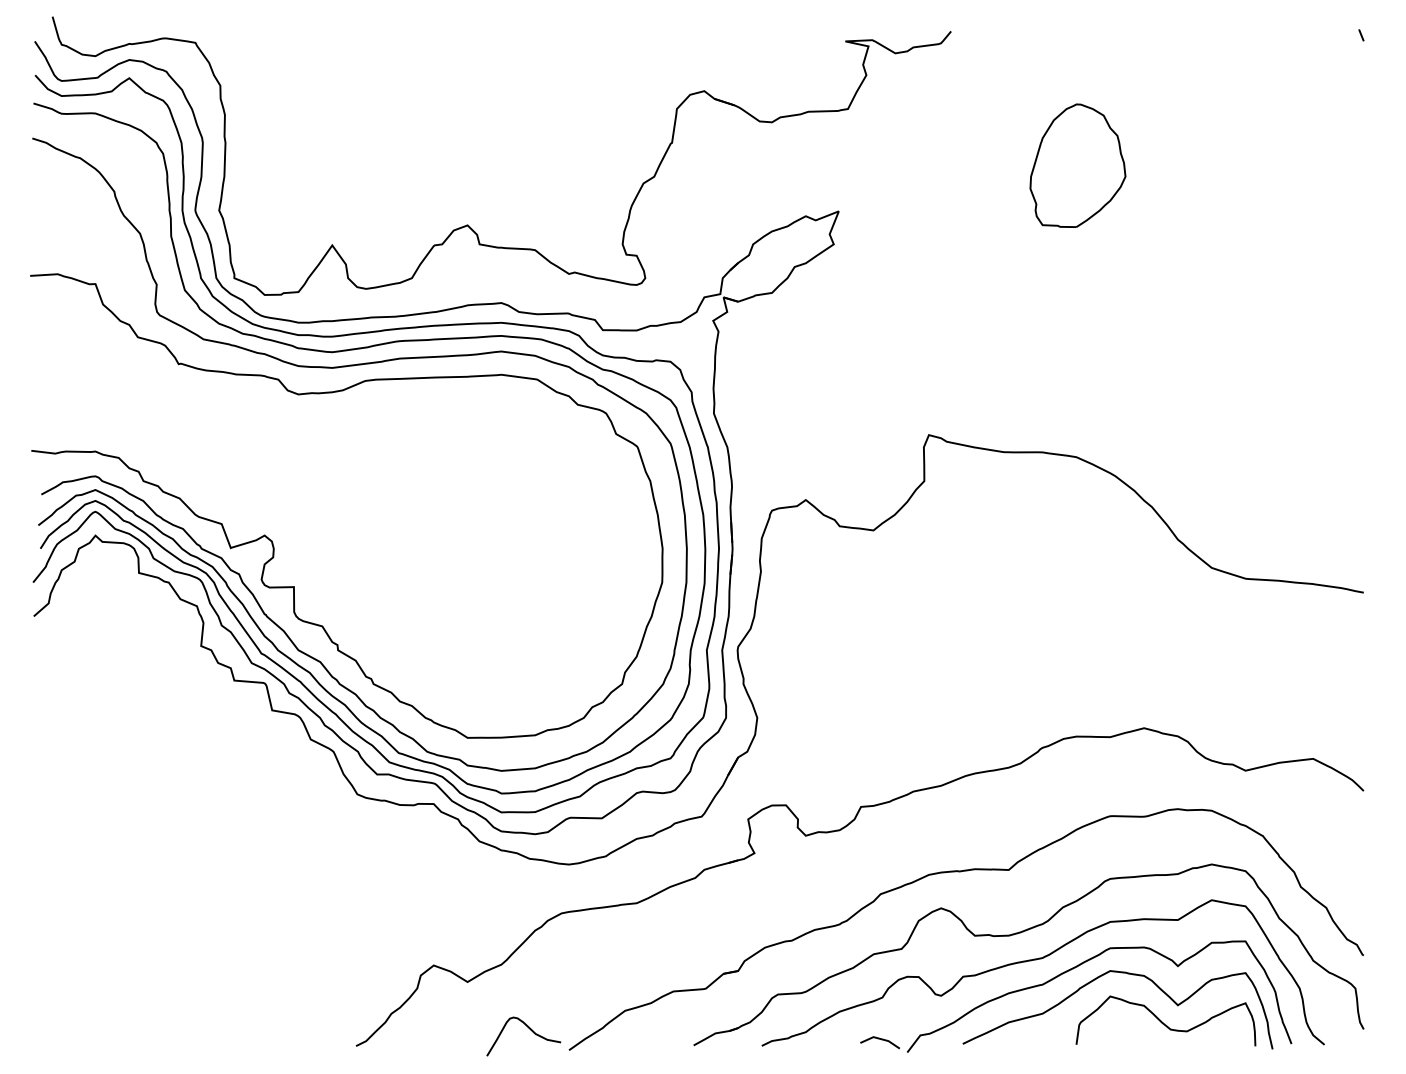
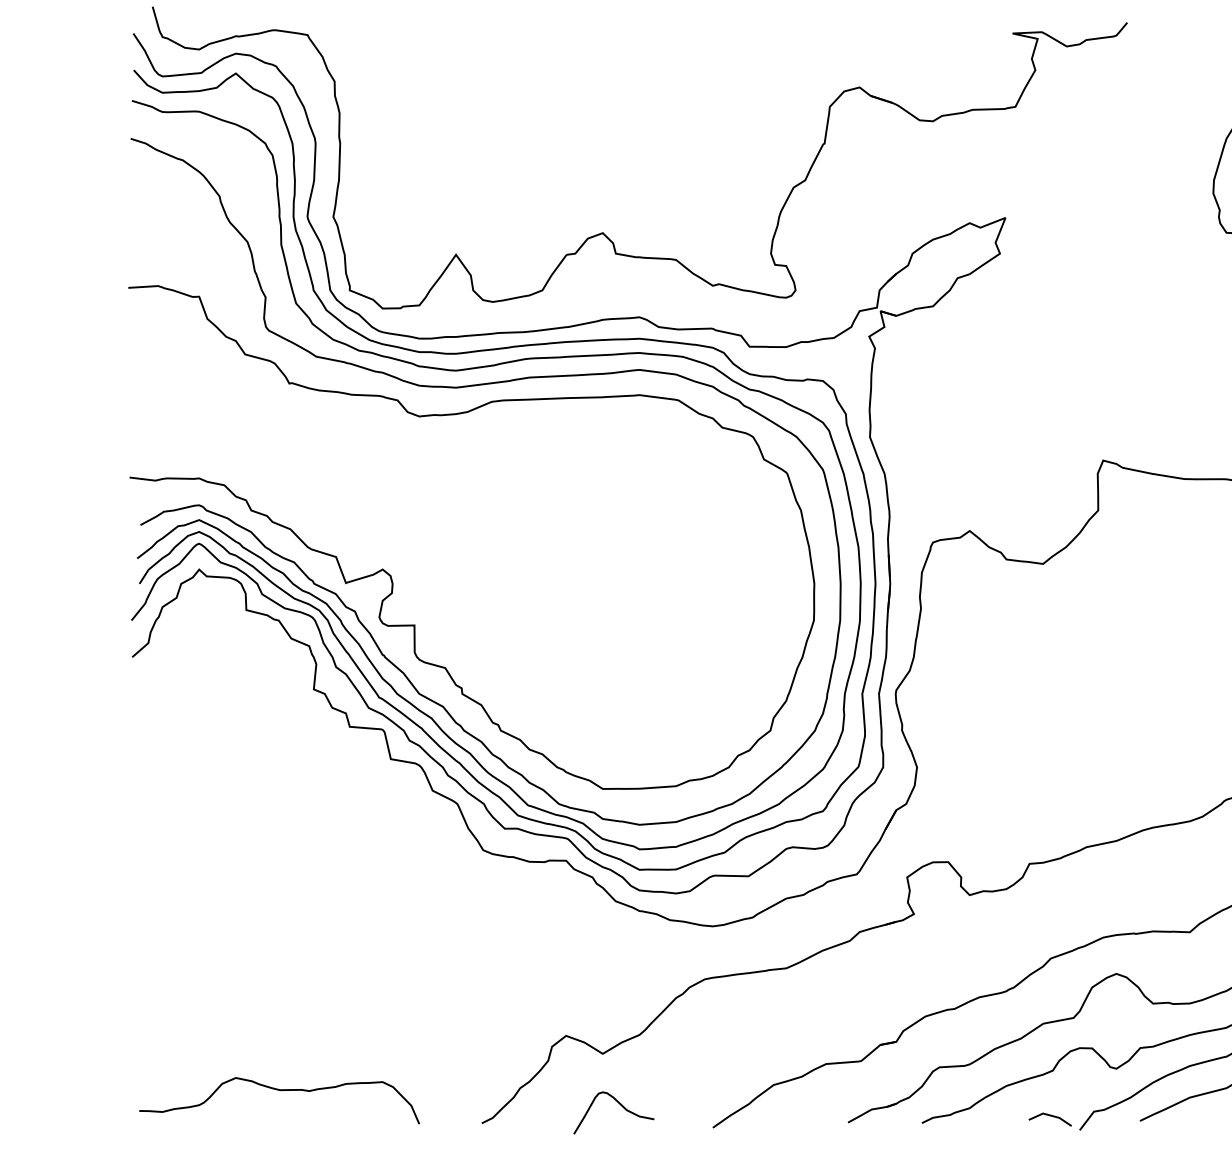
curve: (169, 1016) -> (279, 1091), added
curve: (529, 1029) -> (620, 1105), moved

